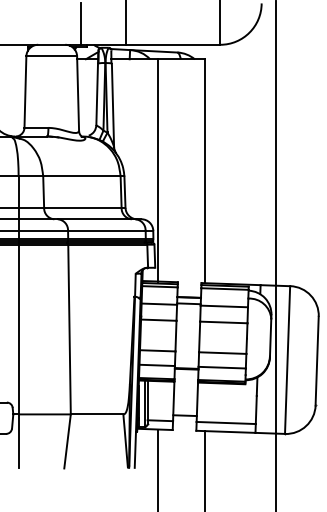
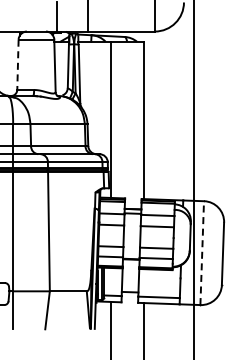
line: (24, 93) -> (17, 65), solid -> dashed
line: (287, 360) -> (202, 253), solid -> dashed

